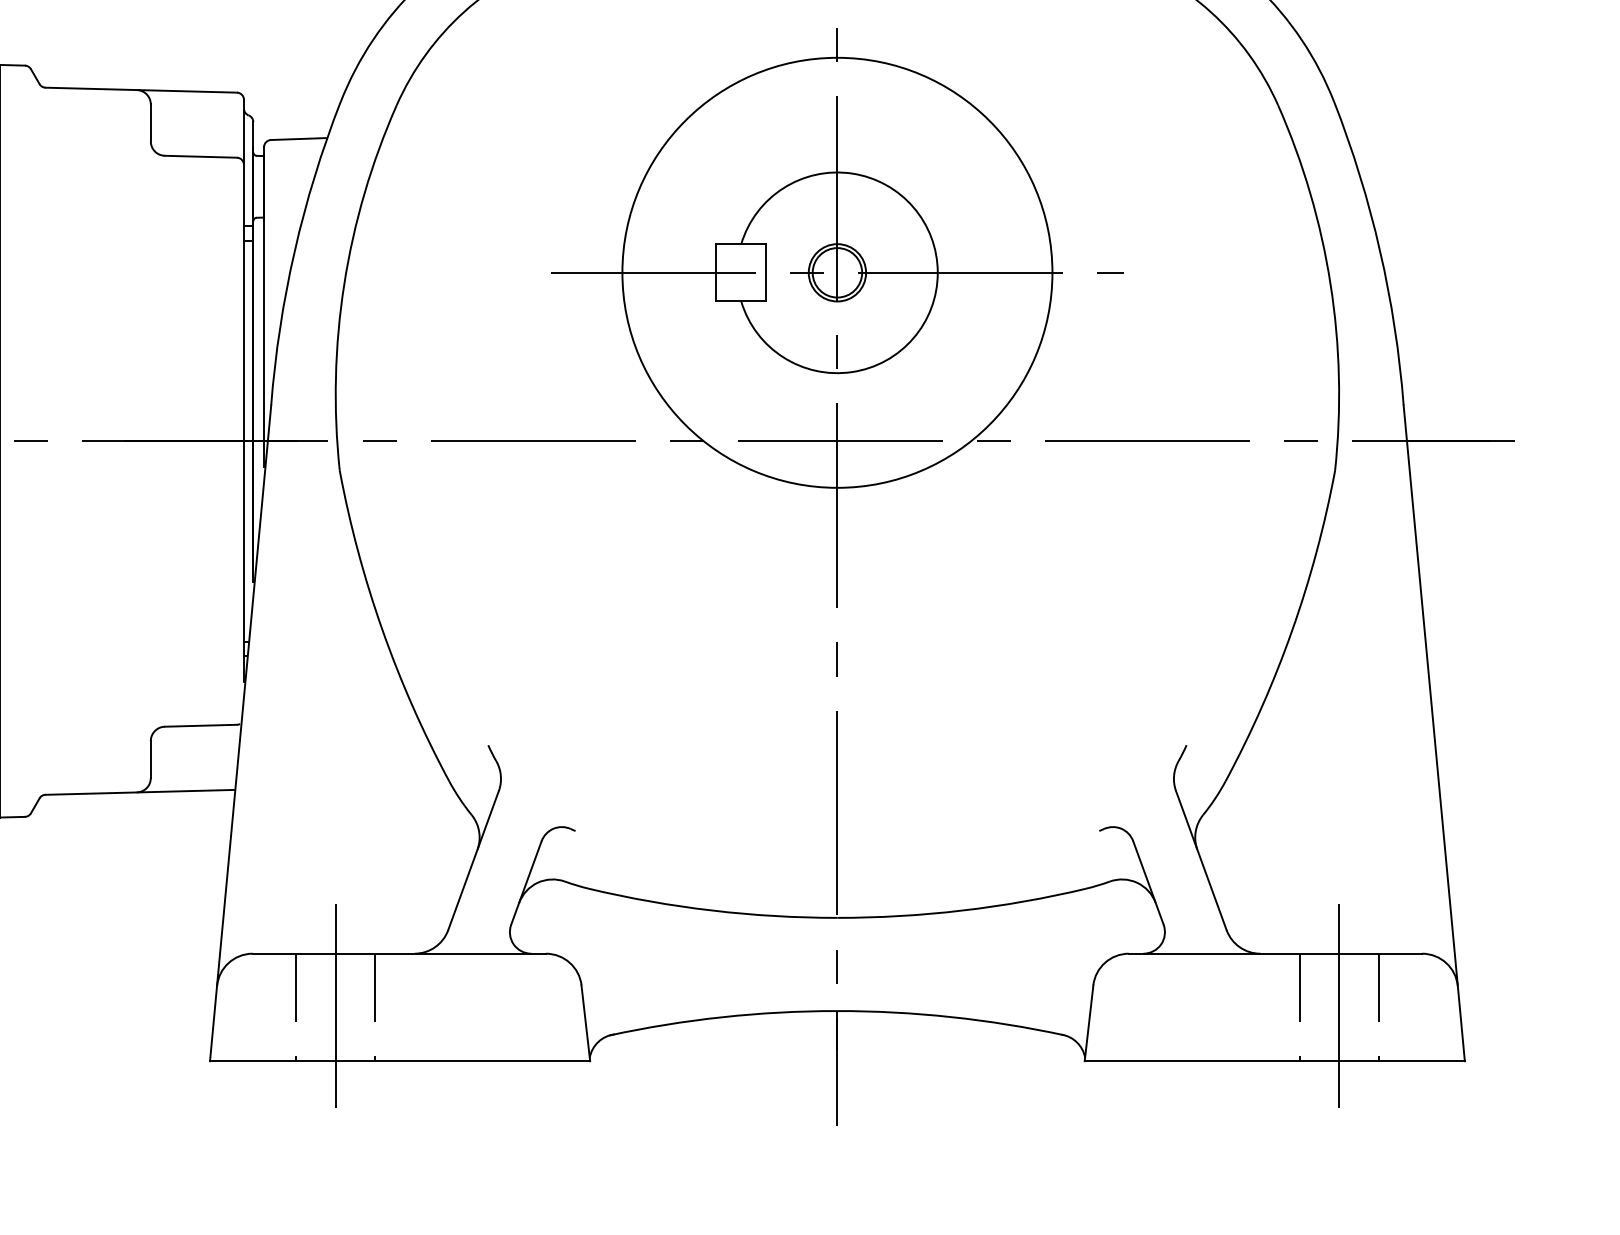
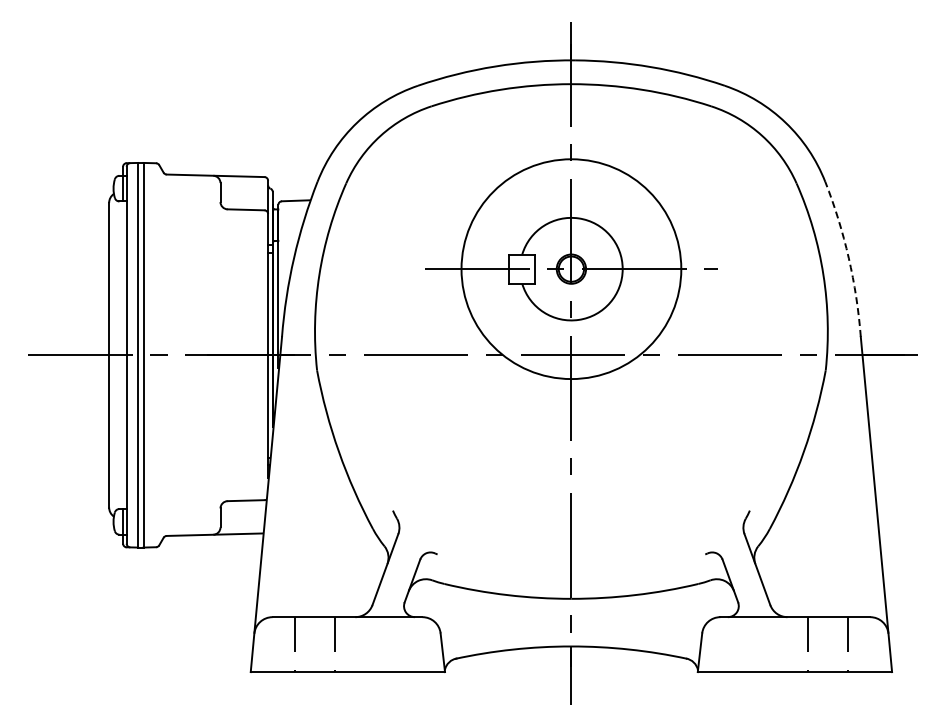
arc: (1379, 251) -> (848, 258), solid -> dashed
line: (336, 1007) -> (315, 644), removed
line: (1338, 1007) -> (827, 644), removed

